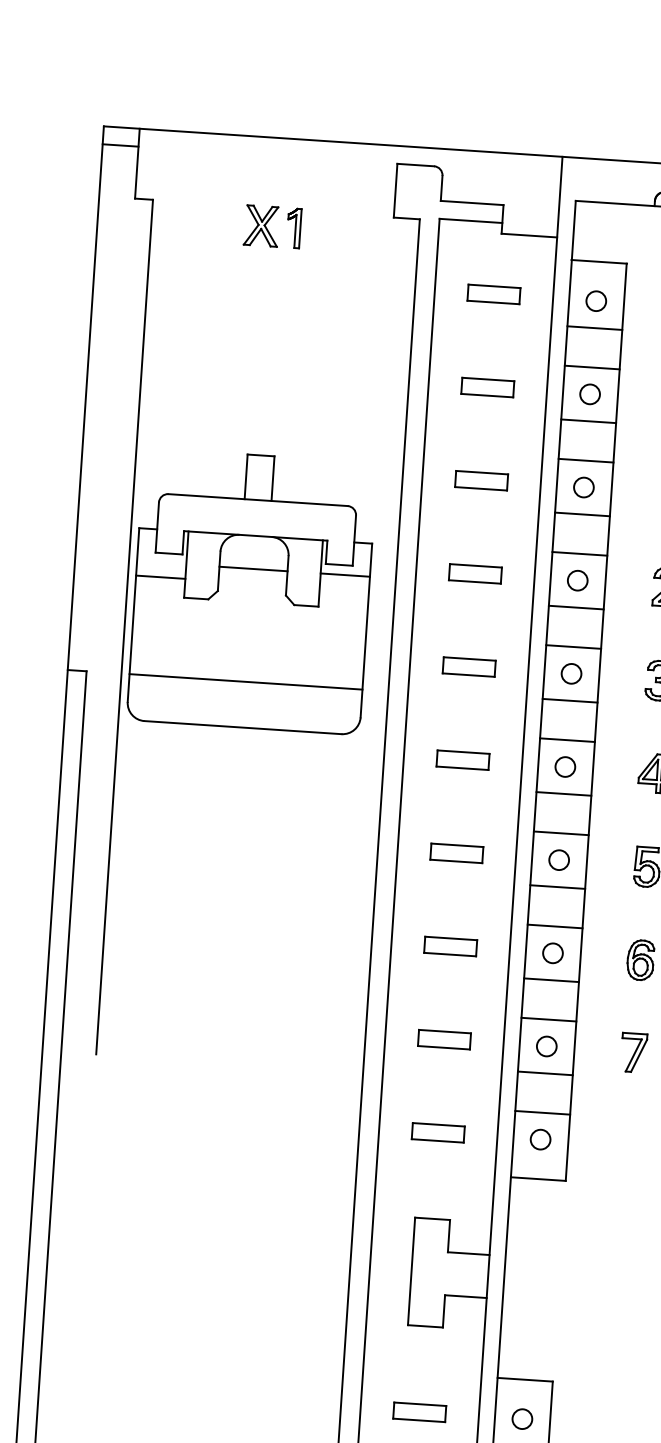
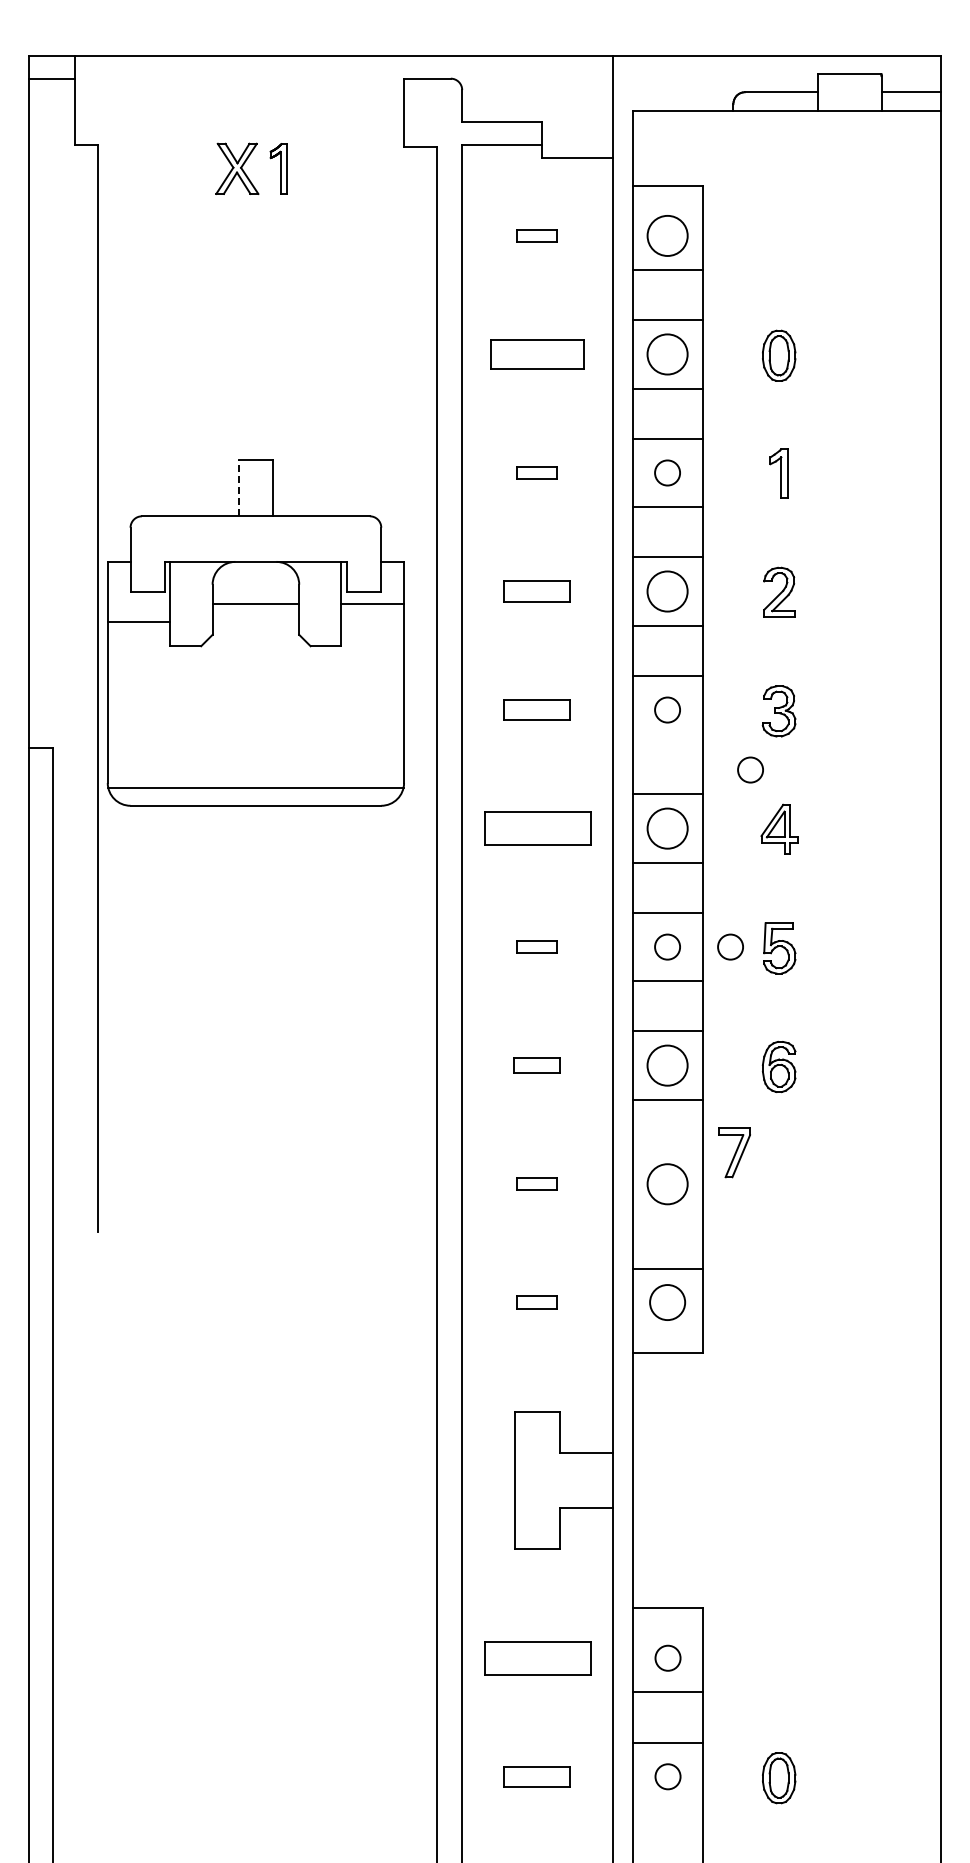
part: (493, 294) -> (536, 235), size x0.6
circle: (596, 300) -> (667, 235), size x1.6
part: (487, 387) -> (536, 354), size x1.4
circle: (590, 394) -> (667, 354), size x1.6
line: (245, 476) -> (238, 487), solid -> dashed
part: (480, 480) -> (536, 472), size x0.6
circle: (577, 580) -> (667, 591), size x1.6
line: (245, 681) -> (255, 787), moved
line: (569, 700) -> (667, 744), removed
circle: (633, 724) -> (750, 769), added
part: (462, 760) -> (536, 828), size x1.6
circle: (565, 766) -> (667, 828), size x1.6
part: (456, 852) -> (536, 946), size x0.6
circle: (608, 862) -> (730, 946), added
part: (449, 946) -> (536, 1065), size x0.7
circle: (552, 953) -> (667, 1065), size x1.6
line: (548, 1019) -> (667, 1149), removed
part: (443, 1039) -> (536, 1183), size x0.6
circle: (546, 1045) -> (667, 1183), size x1.6
part: (633, 1052) -> (734, 1152), moved
line: (544, 1073) -> (667, 1218), removed
part: (437, 1132) -> (536, 1302), size x0.6
circle: (540, 1139) -> (667, 1302), size x1.4
part: (419, 1412) -> (536, 1658), size x1.6

